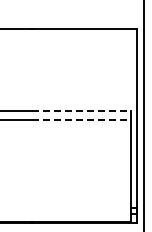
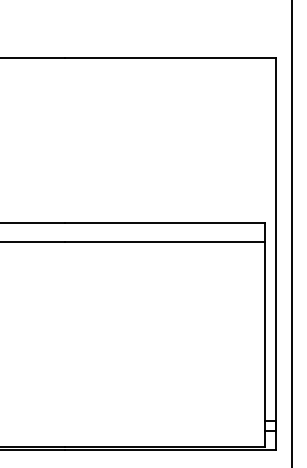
line: (81, 110) -> (164, 222), dashed -> solid
line: (81, 120) -> (164, 243), dashed -> solid

